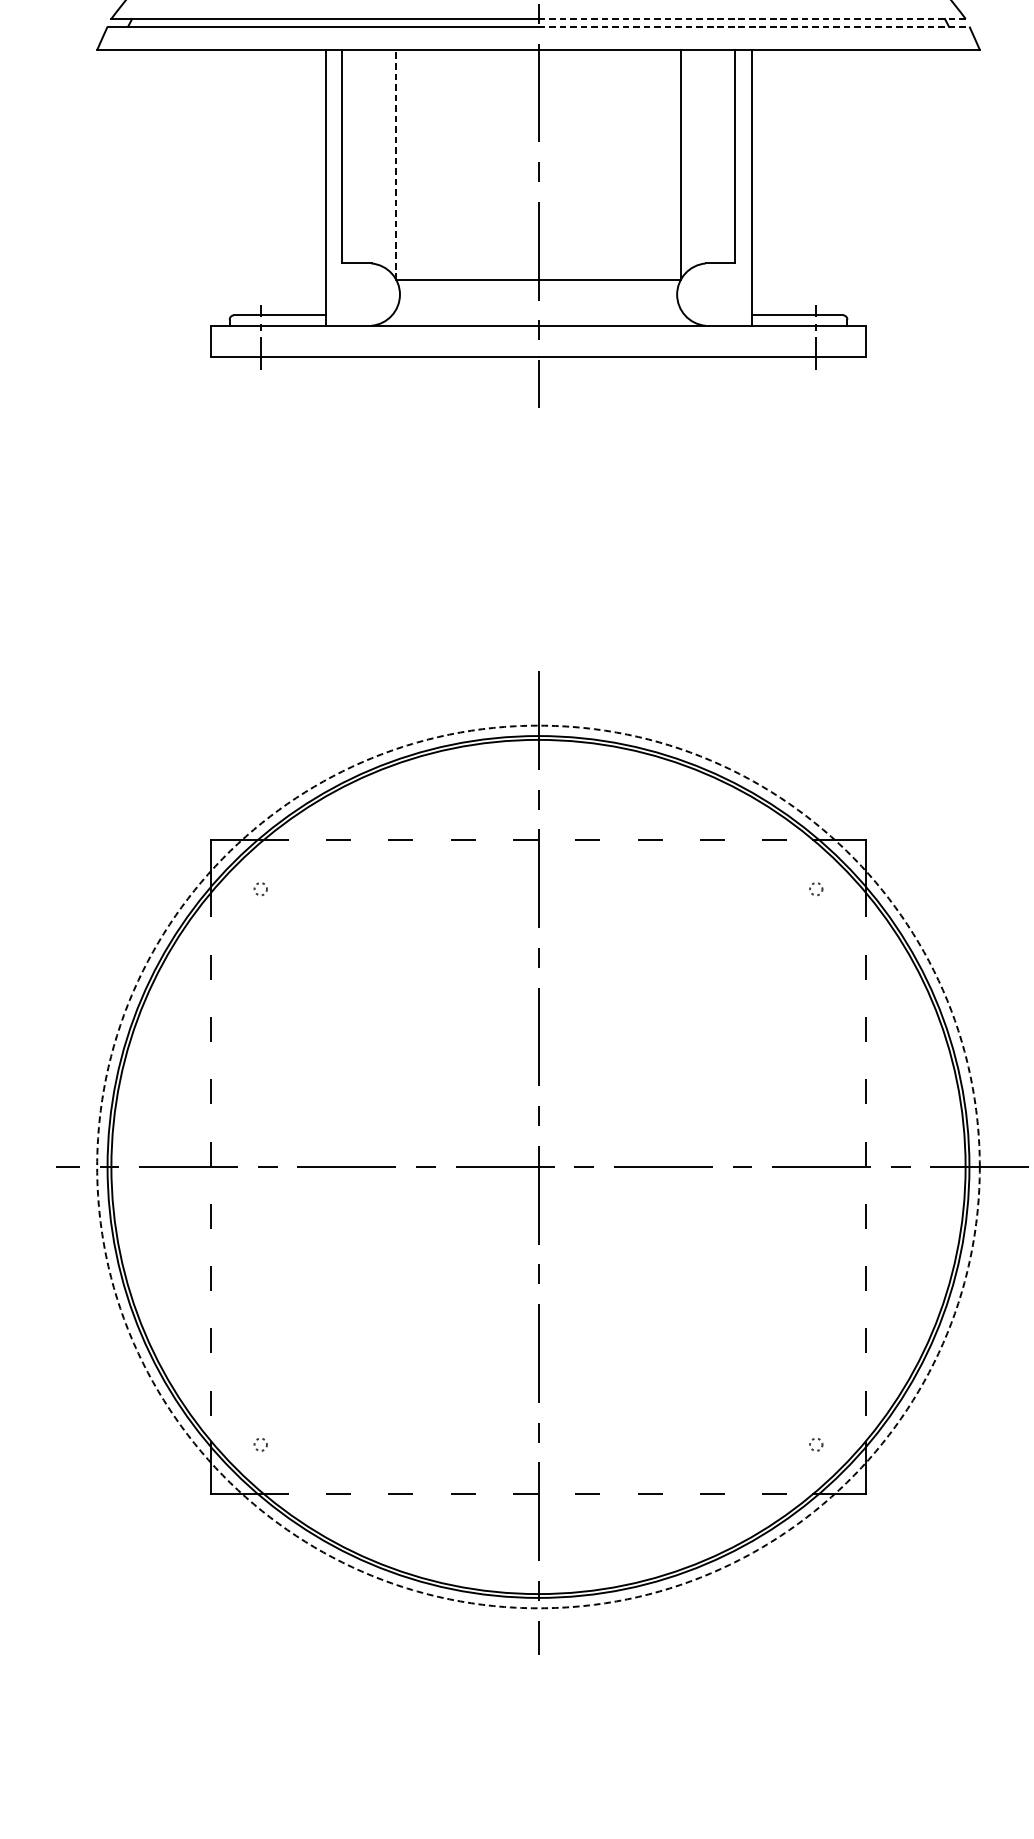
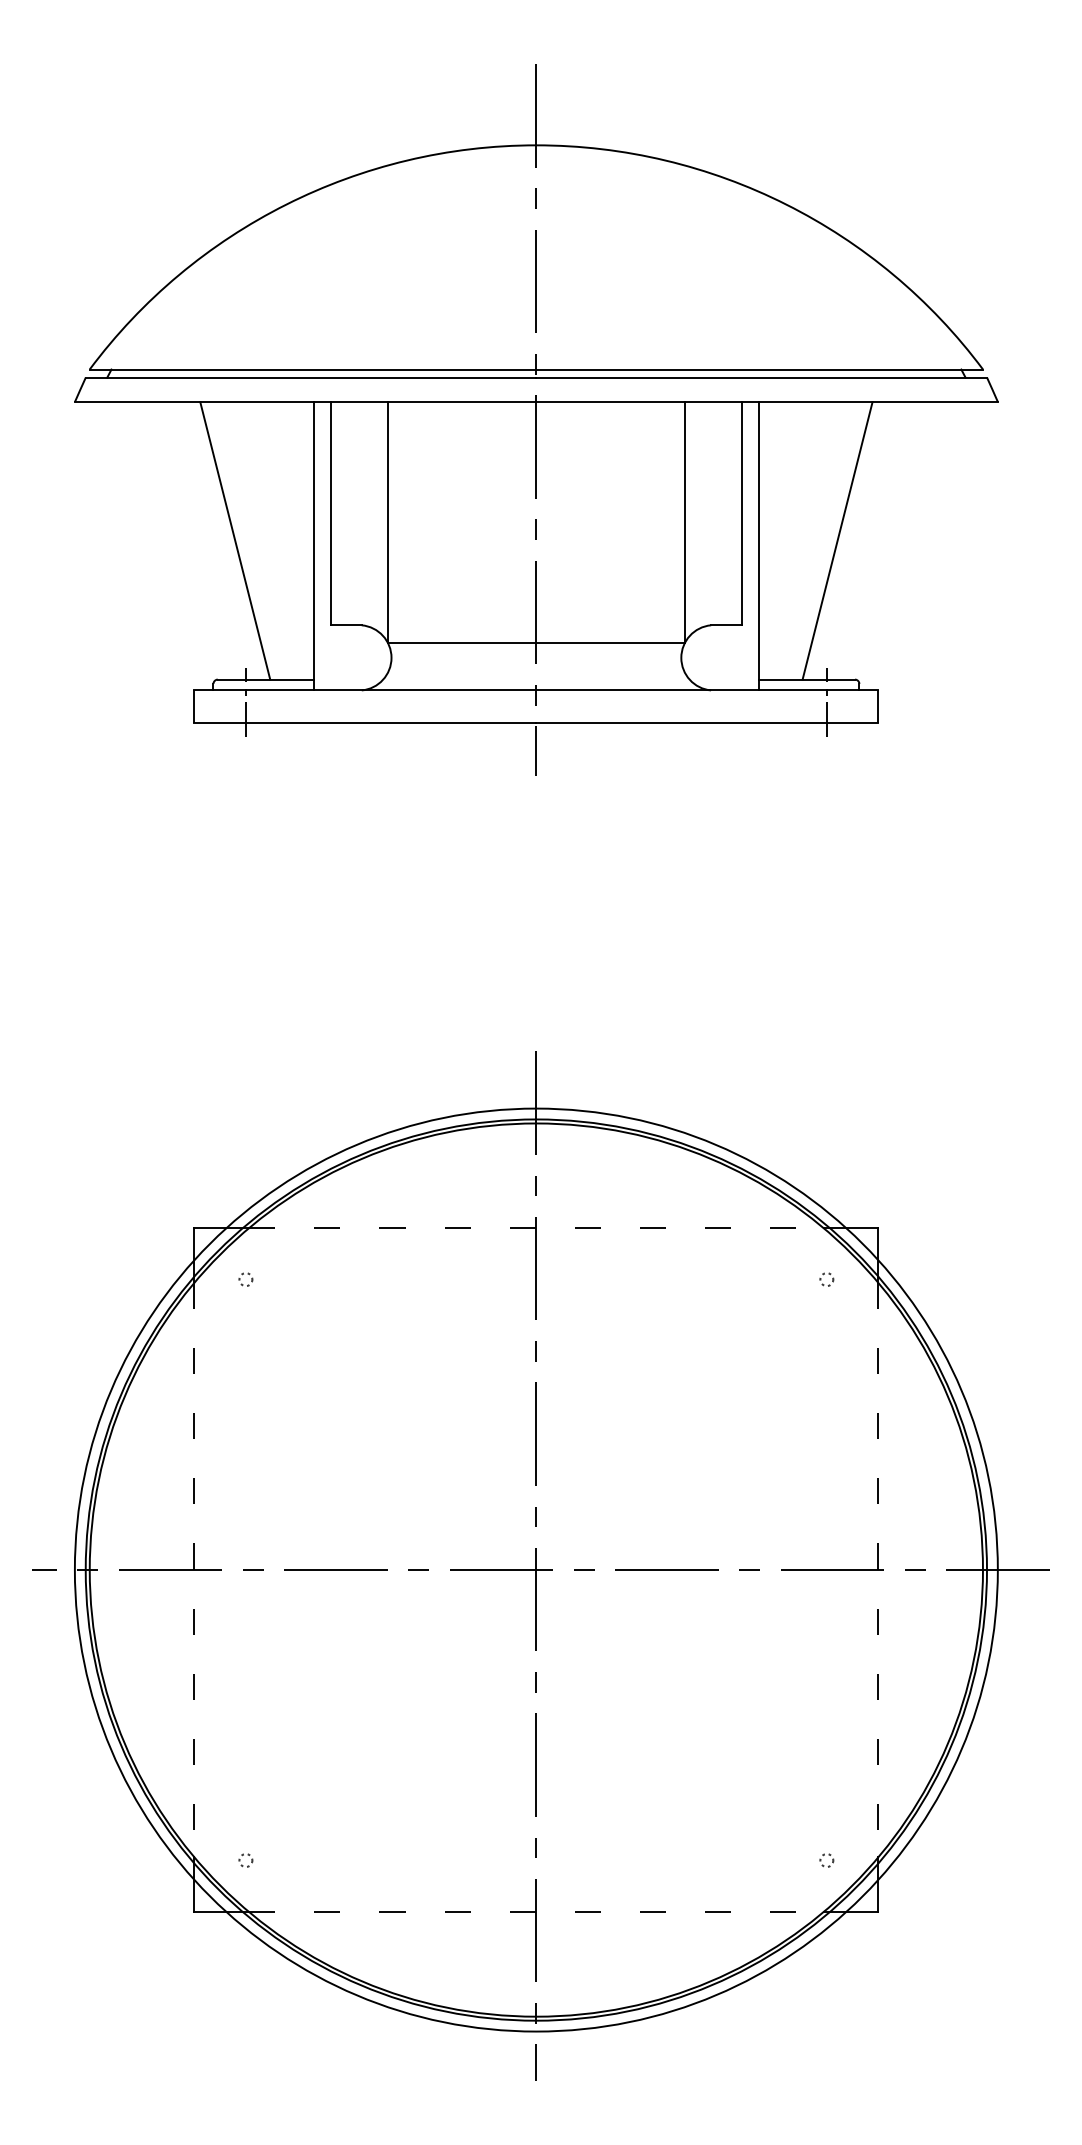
line: (752, 18) -> (760, 369), dashed -> solid
line: (754, 26) -> (762, 377), dashed -> solid
line: (396, 164) -> (387, 521), dashed -> solid
line: (250, 182) -> (235, 540), added
line: (826, 182) -> (837, 540), added
circle: (537, 1166) -> (535, 1569), dashed -> solid

